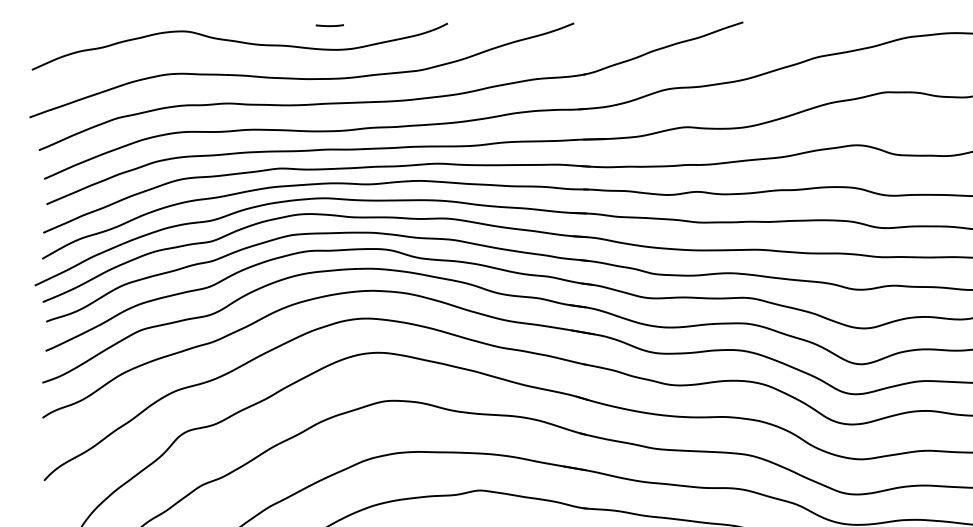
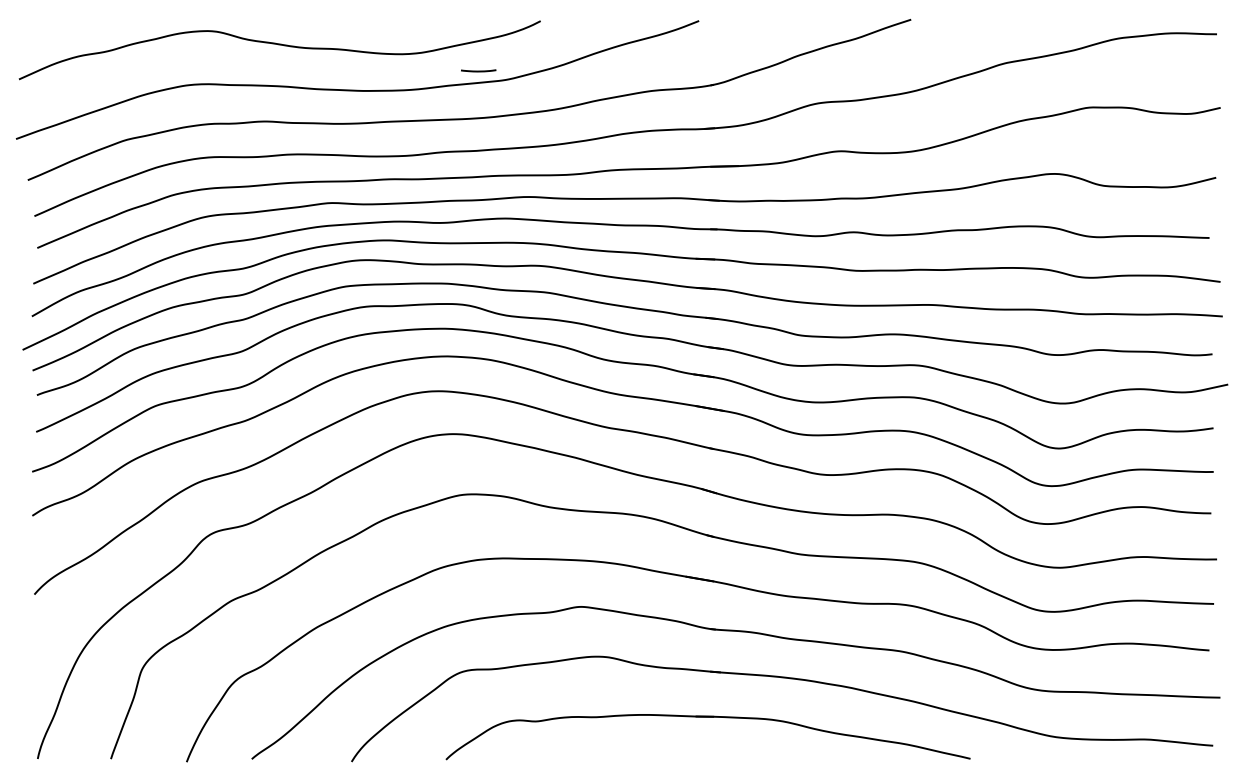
line: (329, 25) -> (478, 70), moved

